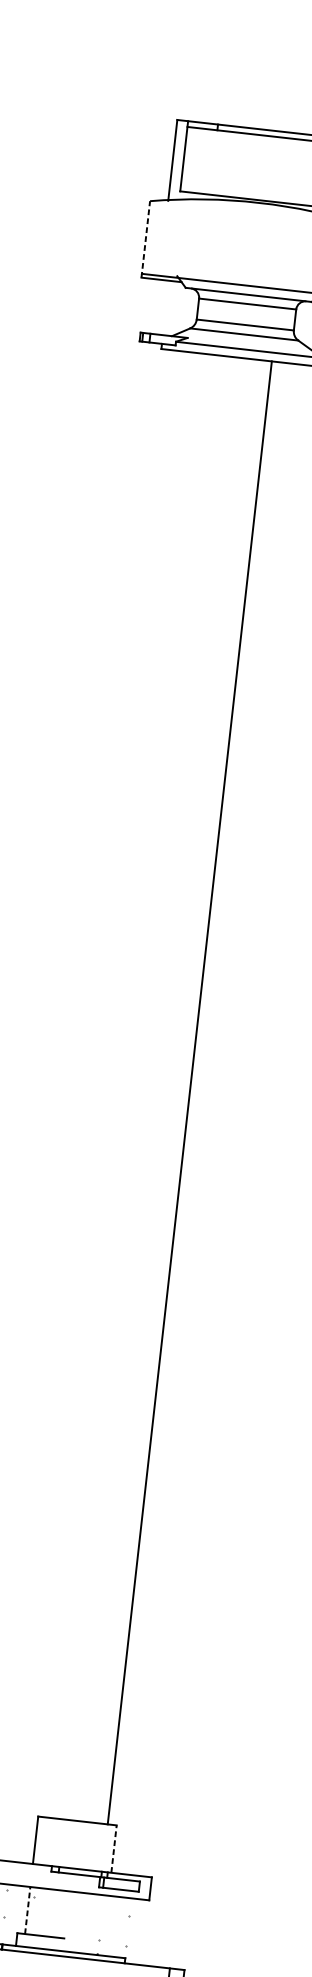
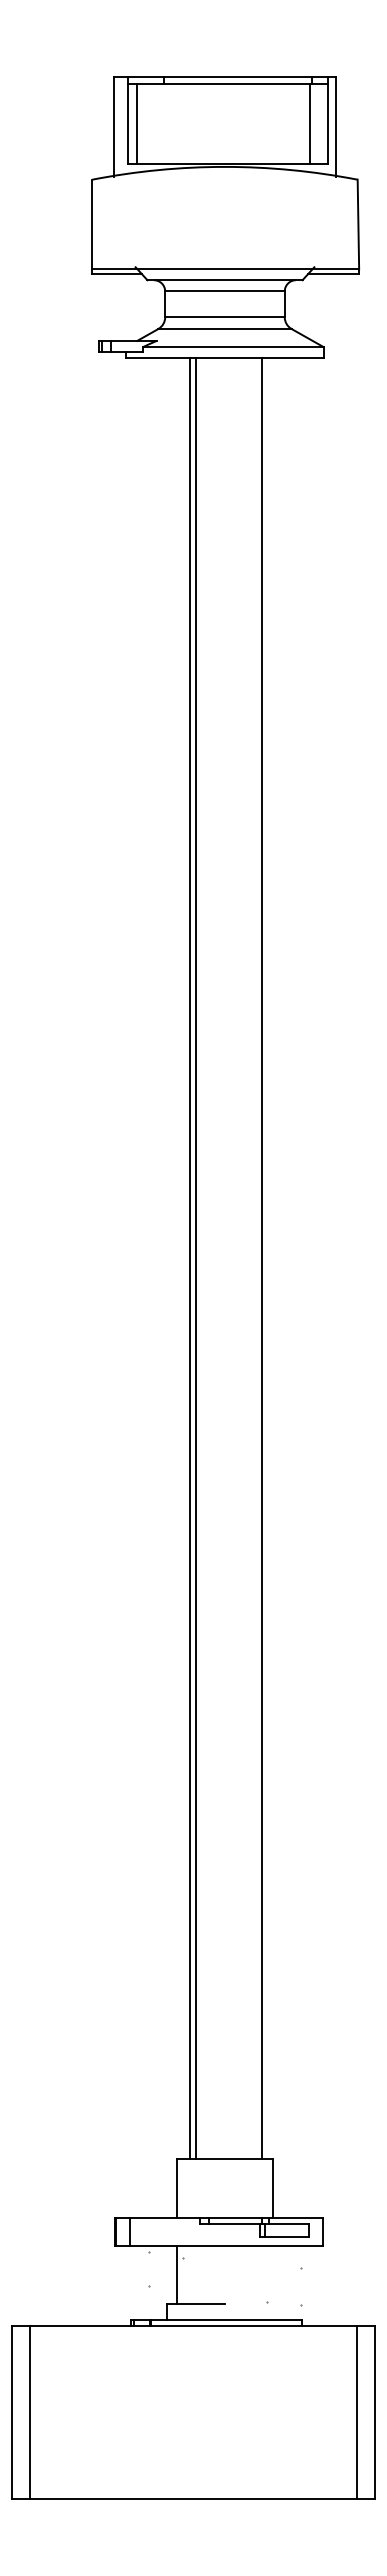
line: (191, 159) -> (137, 123), added
line: (145, 239) -> (92, 226), dashed -> solid
line: (130, 1086) -> (189, 1258), added
line: (136, 1086) -> (196, 1258), added
line: (114, 1848) -> (273, 2187), dashed -> solid
line: (27, 1910) -> (176, 2274), dashed -> solid

